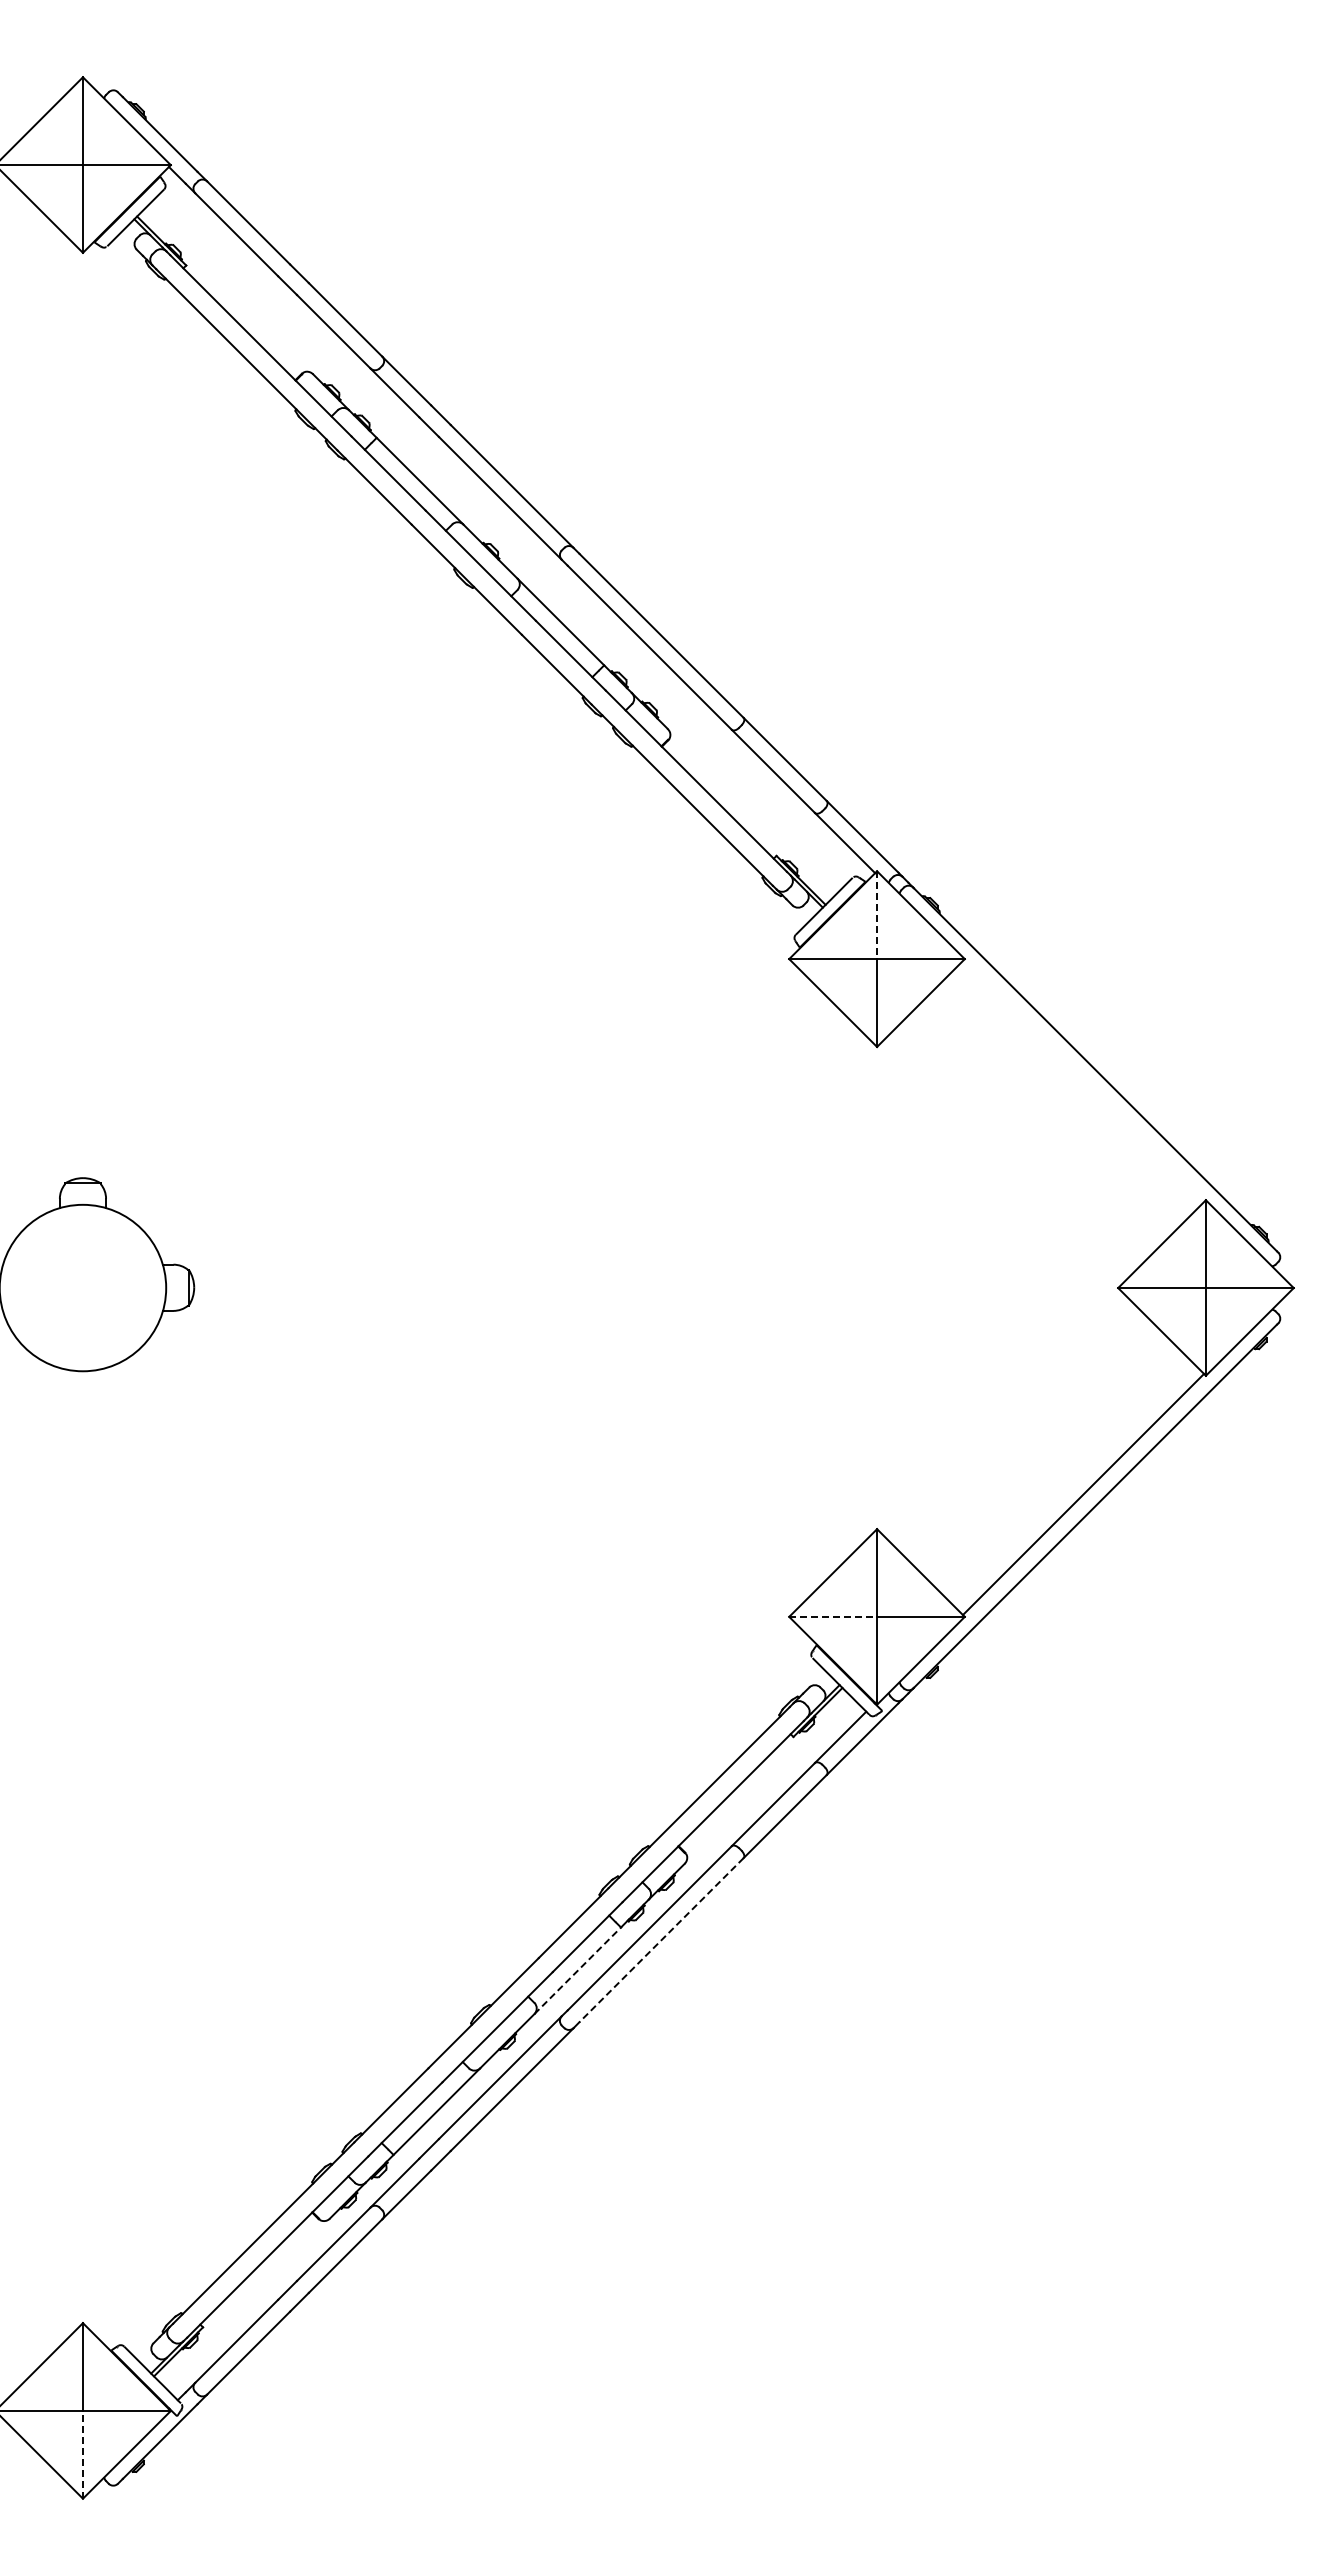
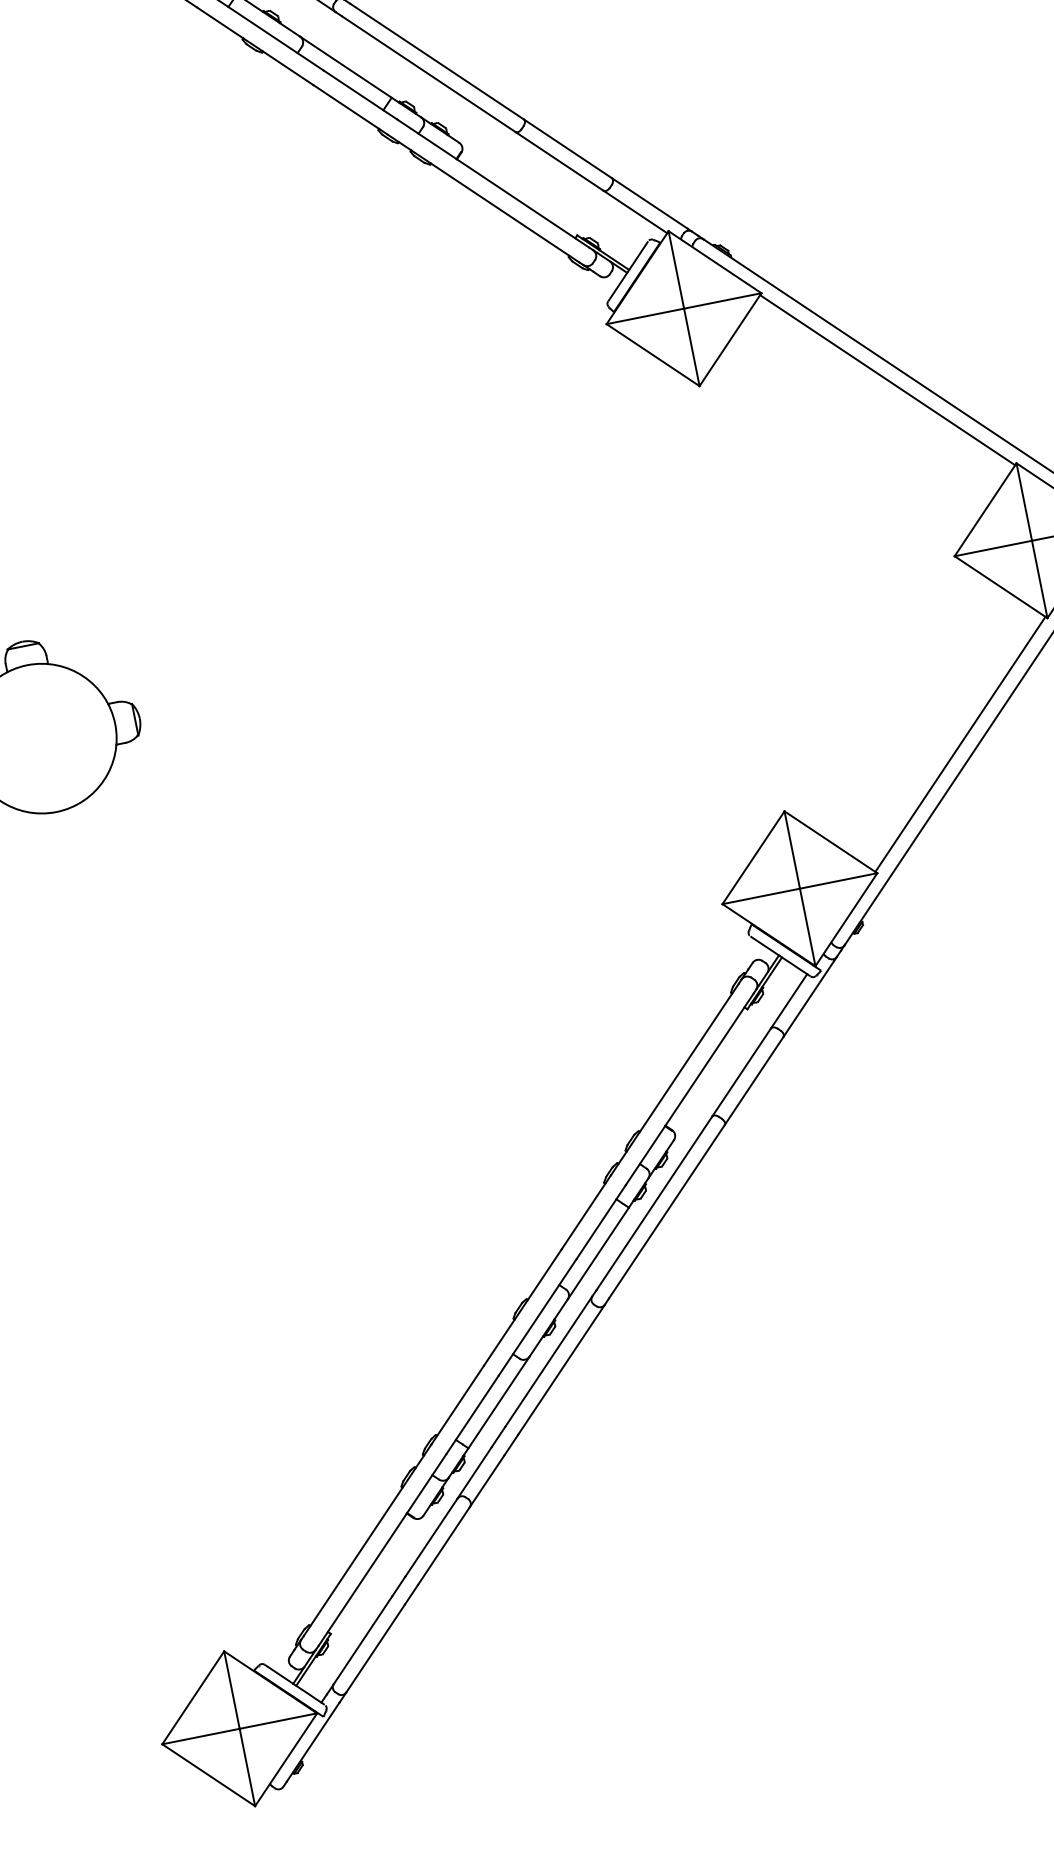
line: (877, 915) -> (676, 270), dashed -> solid
line: (1083, 1081) -> (887, 380), added
line: (833, 1616) -> (761, 896), dashed -> solid
line: (661, 1940) -> (666, 1212), dashed -> solid
line: (578, 1970) -> (599, 1253), dashed -> solid
line: (82, 2454) -> (246, 1767), dashed -> solid

